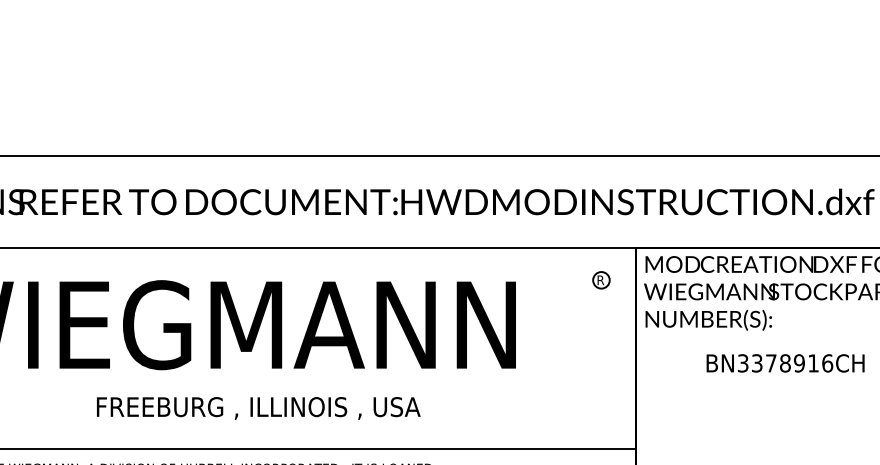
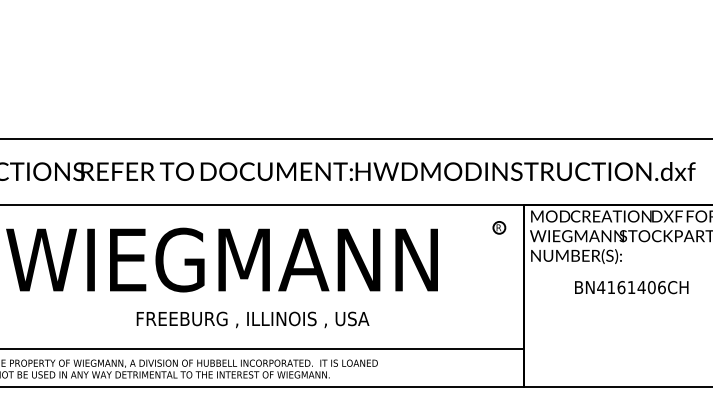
text: (778, 363) -> (626, 287), BN3378916CH -> BN4161406CH

